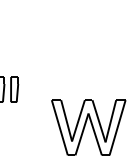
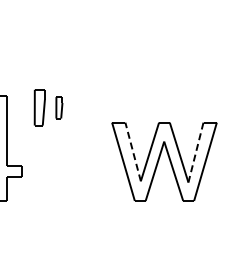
part: (14, 89) -> (59, 107), size x0.6
line: (66, 120) -> (133, 151), solid -> dashed
line: (110, 121) -> (195, 152), solid -> dashed

